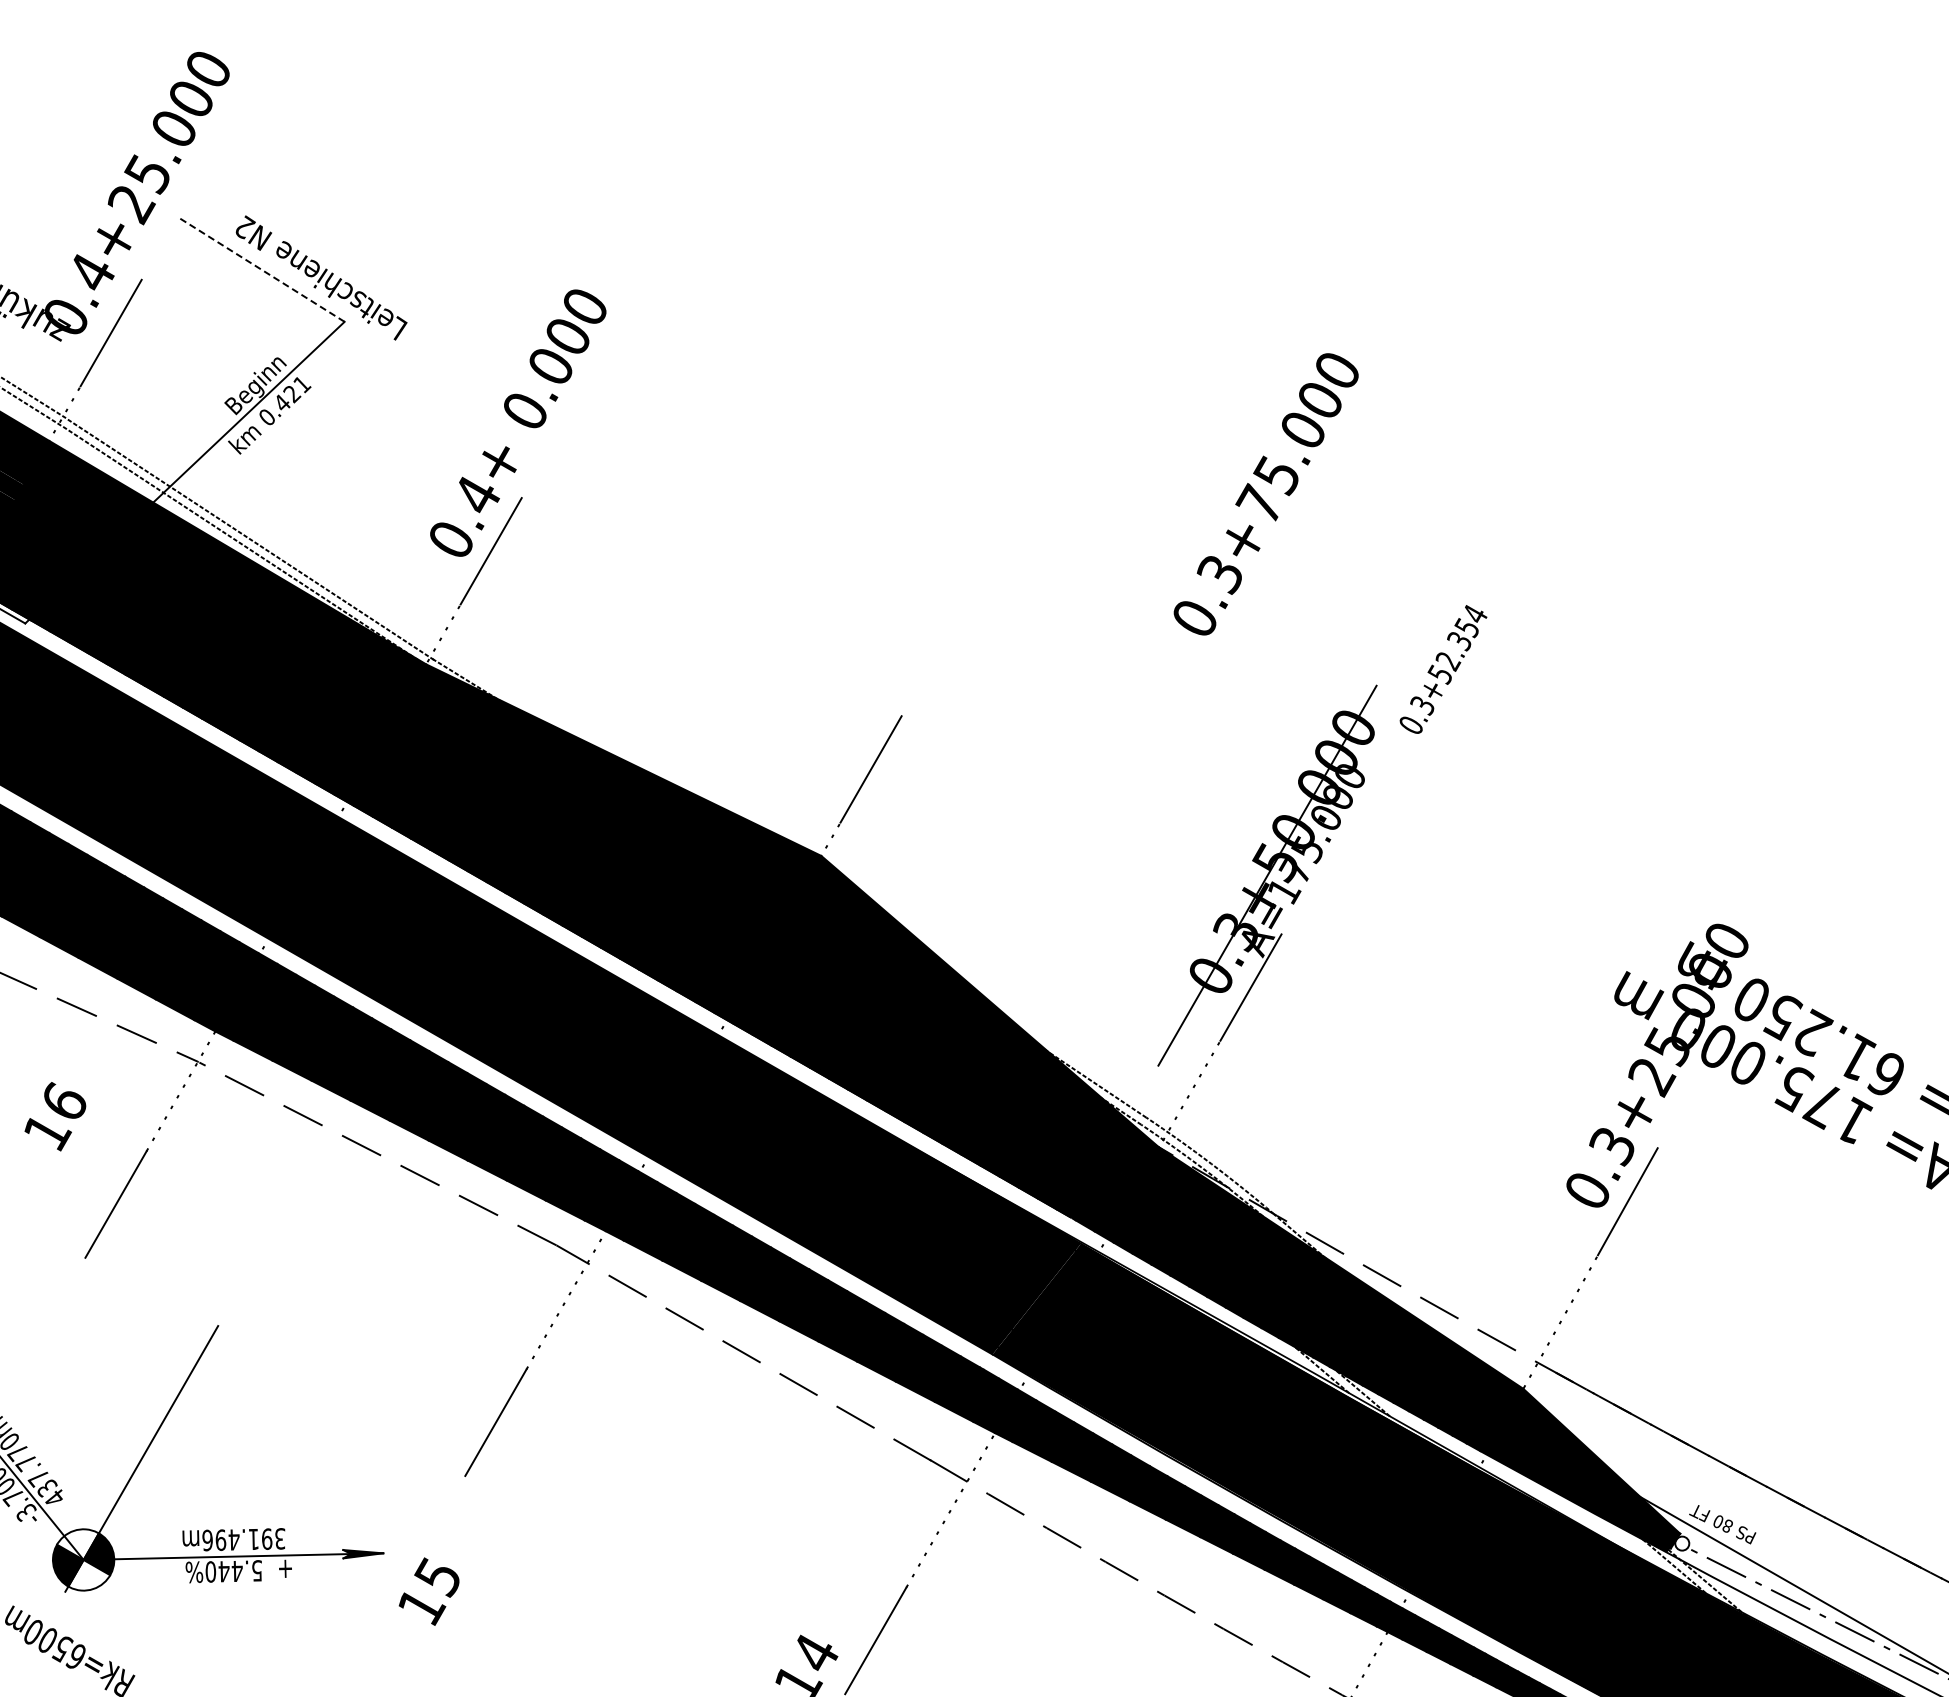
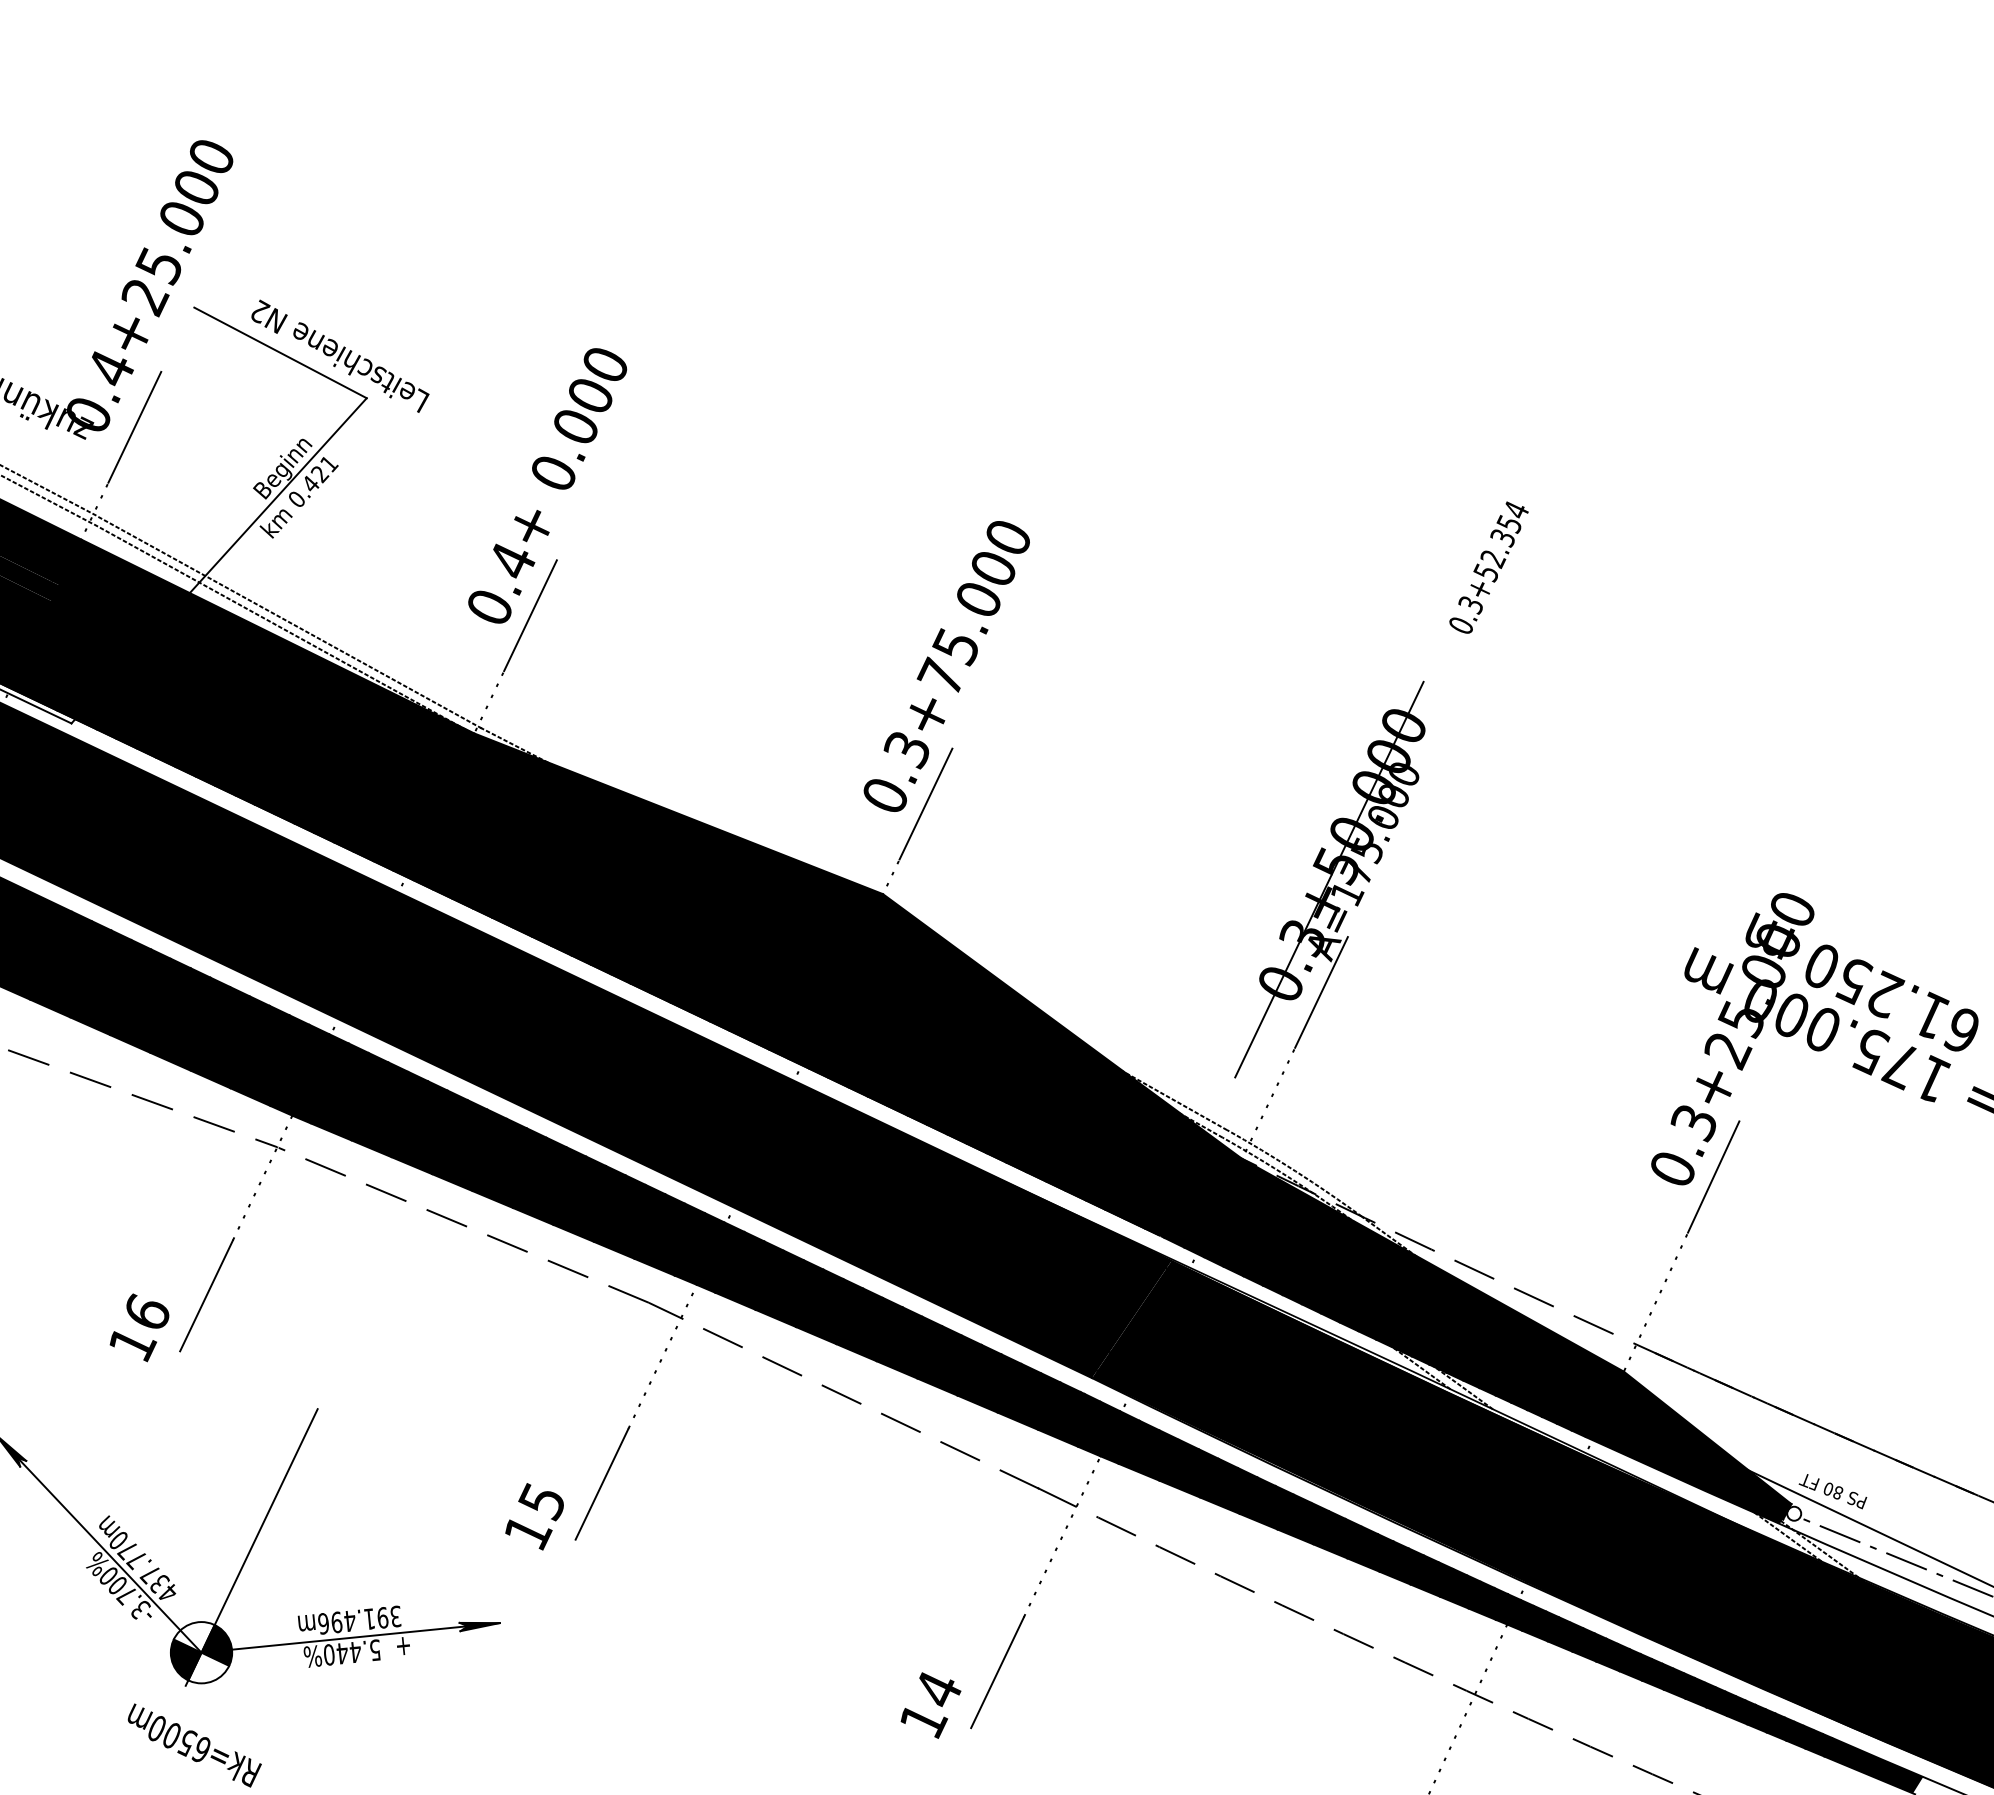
line: (262, 269) -> (280, 352), dashed -> solid
text: (1265, 494) -> (946, 666), moved
text: (1442, 669) -> (1488, 567), moved
text: (55, 1116) -> (139, 1327), moved
text: (429, 1591) -> (534, 1516), moved

